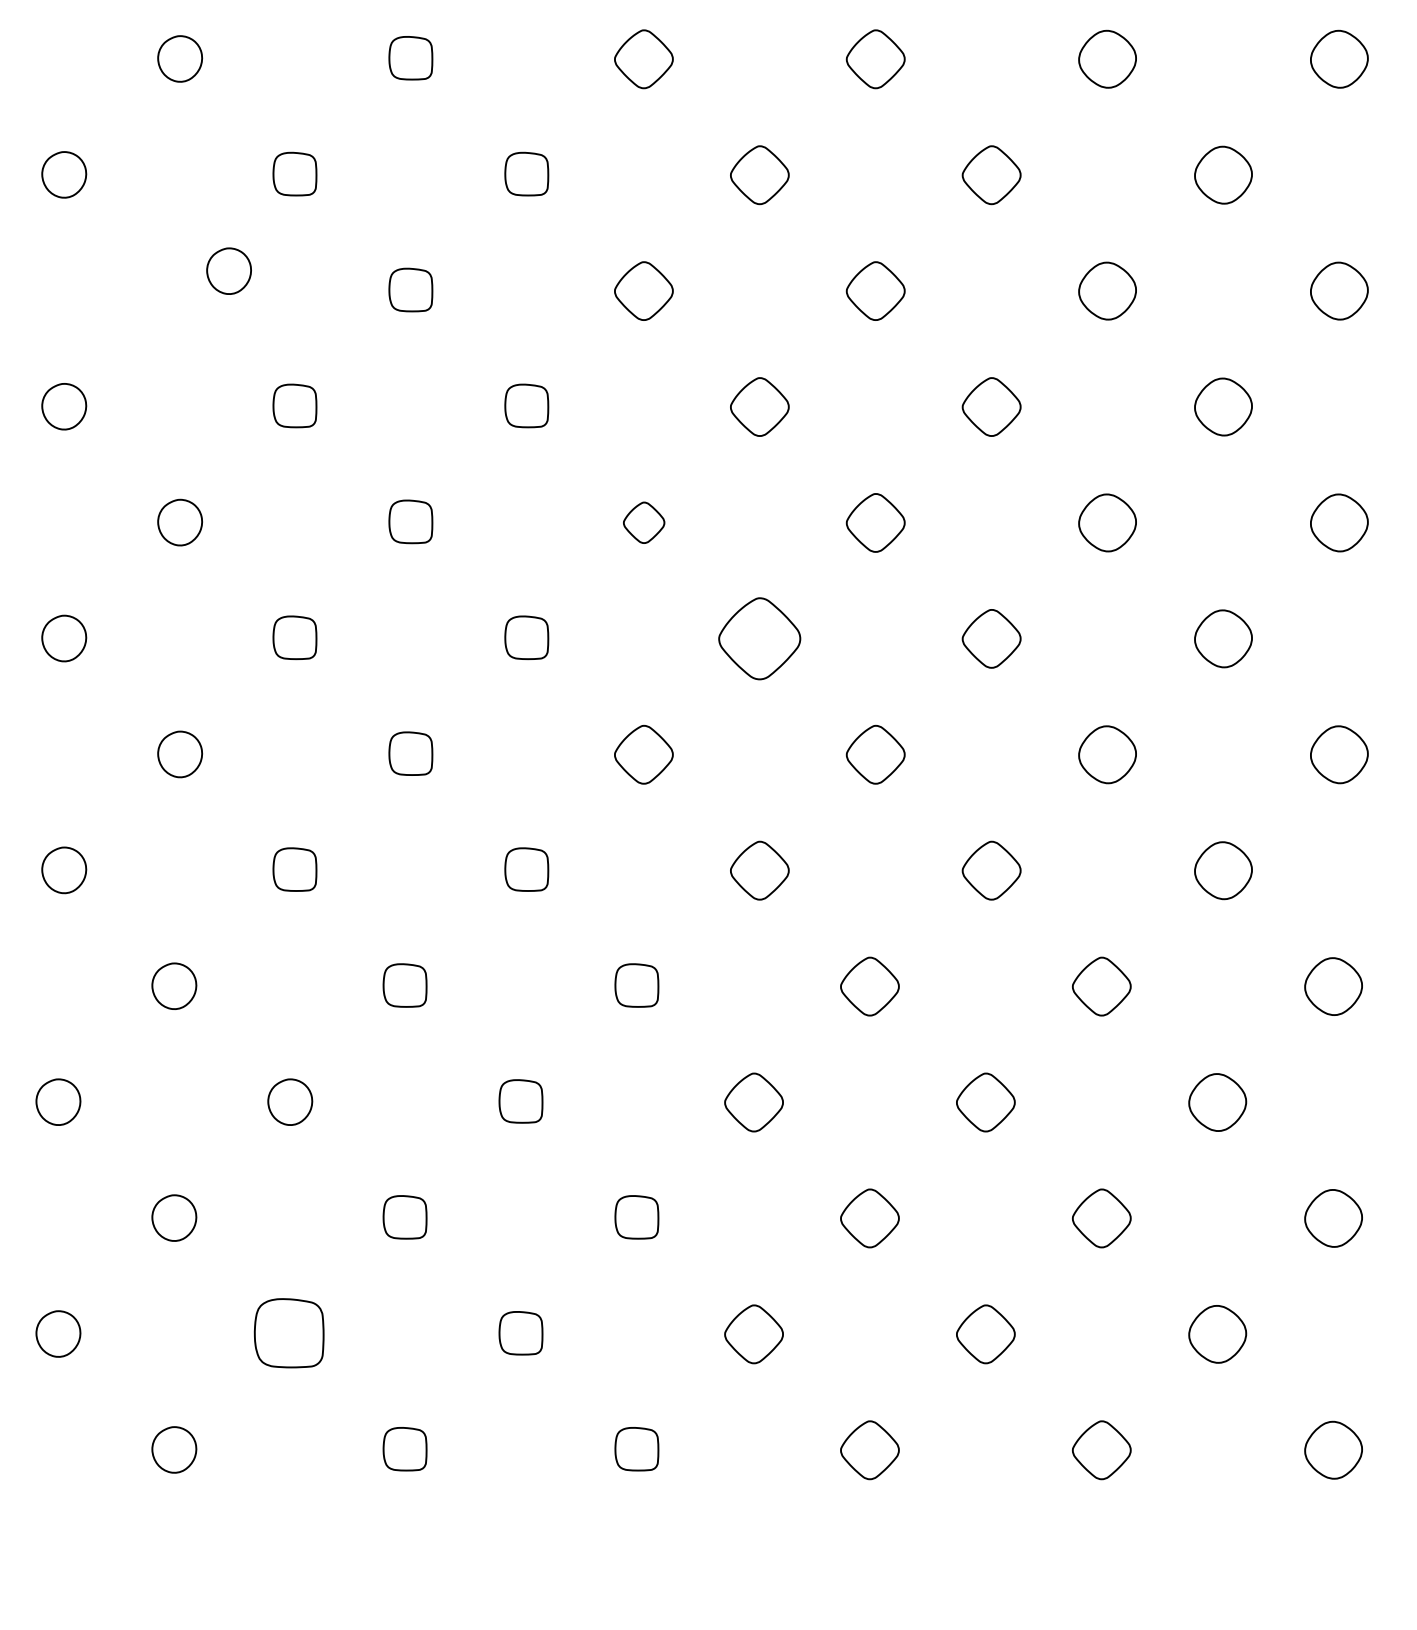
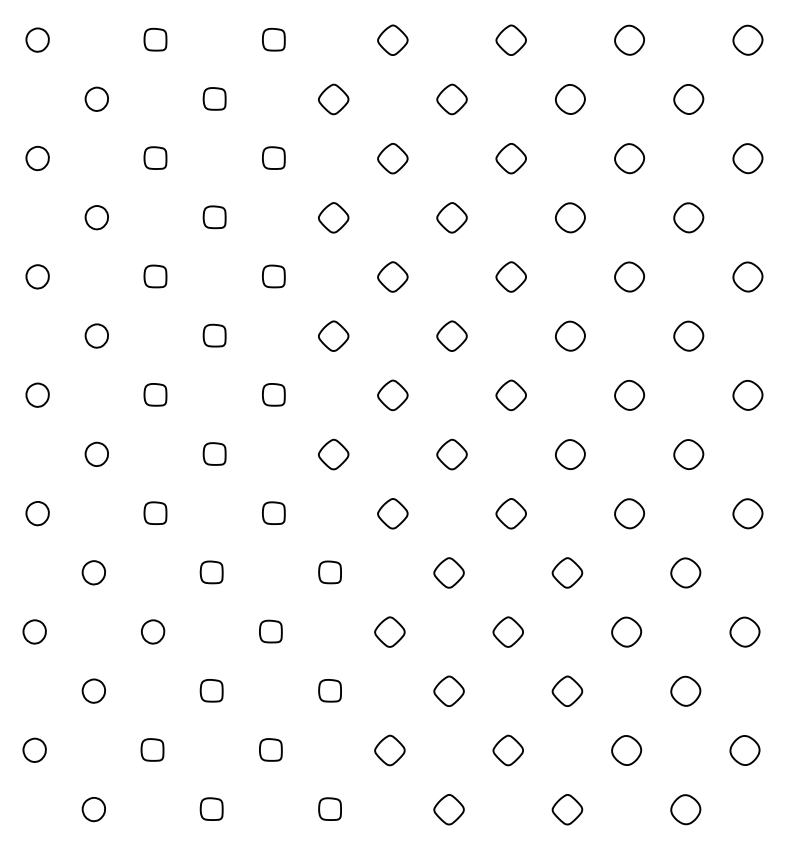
part: (228, 270) -> (96, 217), moved
part: (643, 521) -> (333, 335), size x1.43
part: (759, 639) -> (392, 395), size x0.71
part: (289, 1332) -> (152, 749), size x0.62

